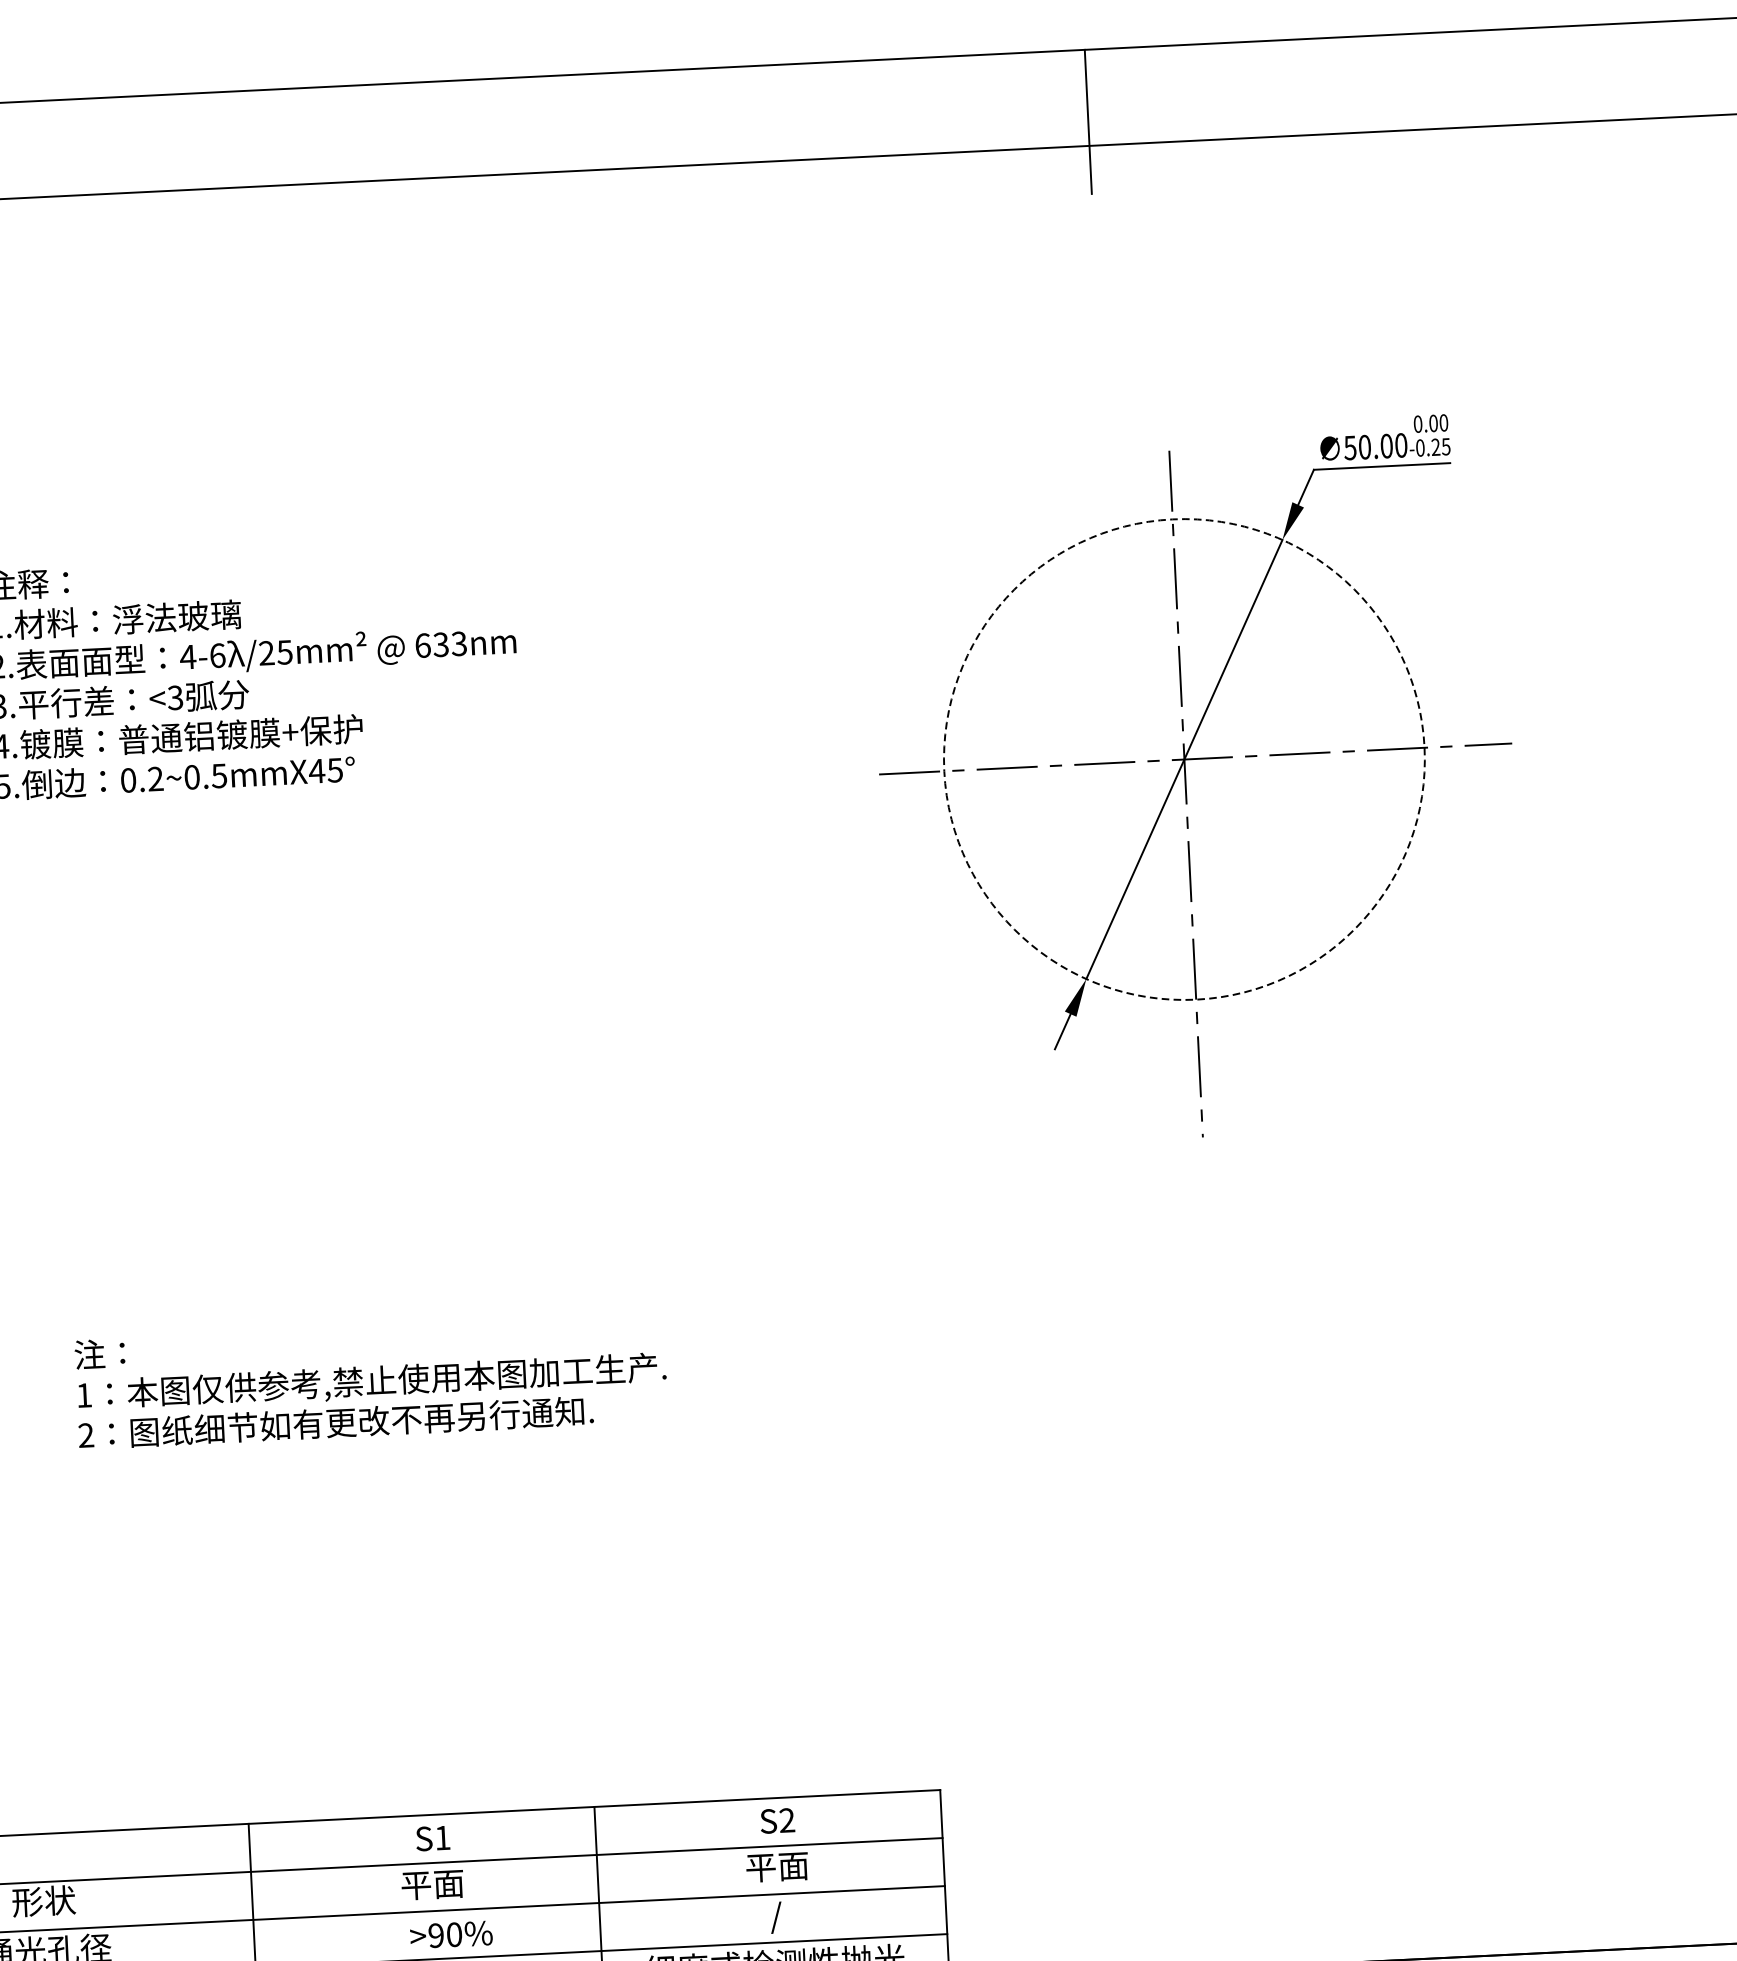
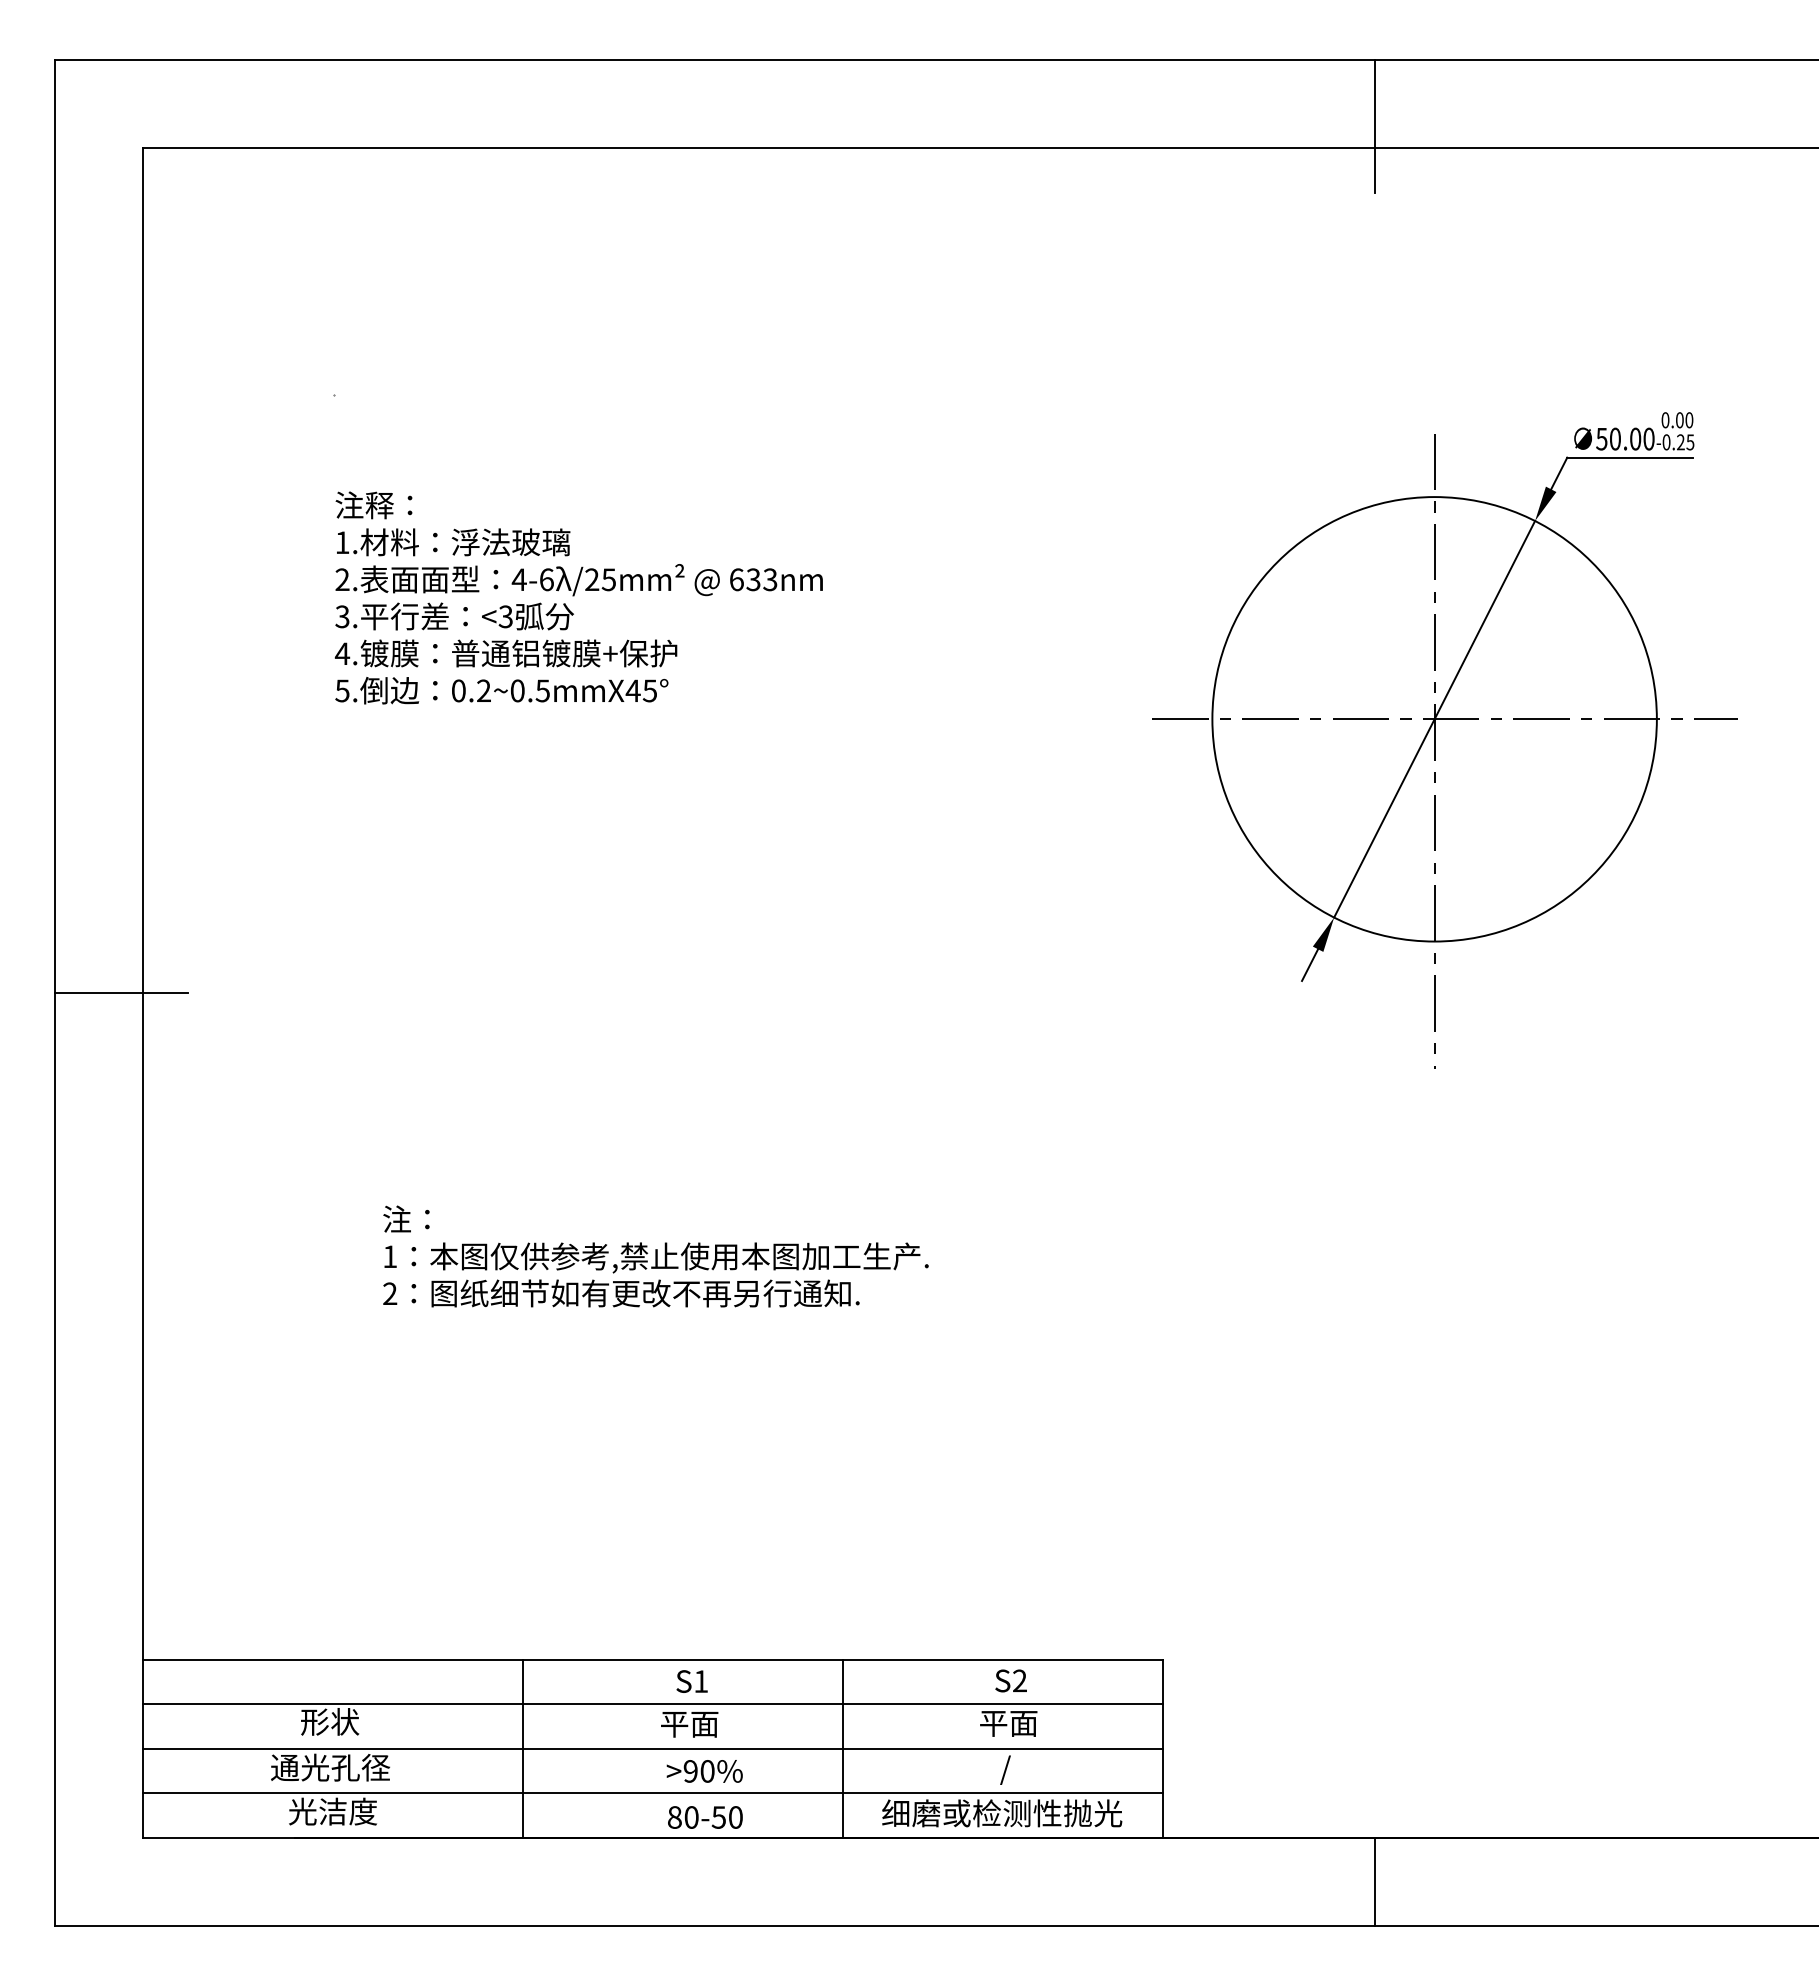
circle: (1184, 759) -> (1434, 719), dashed -> solid

